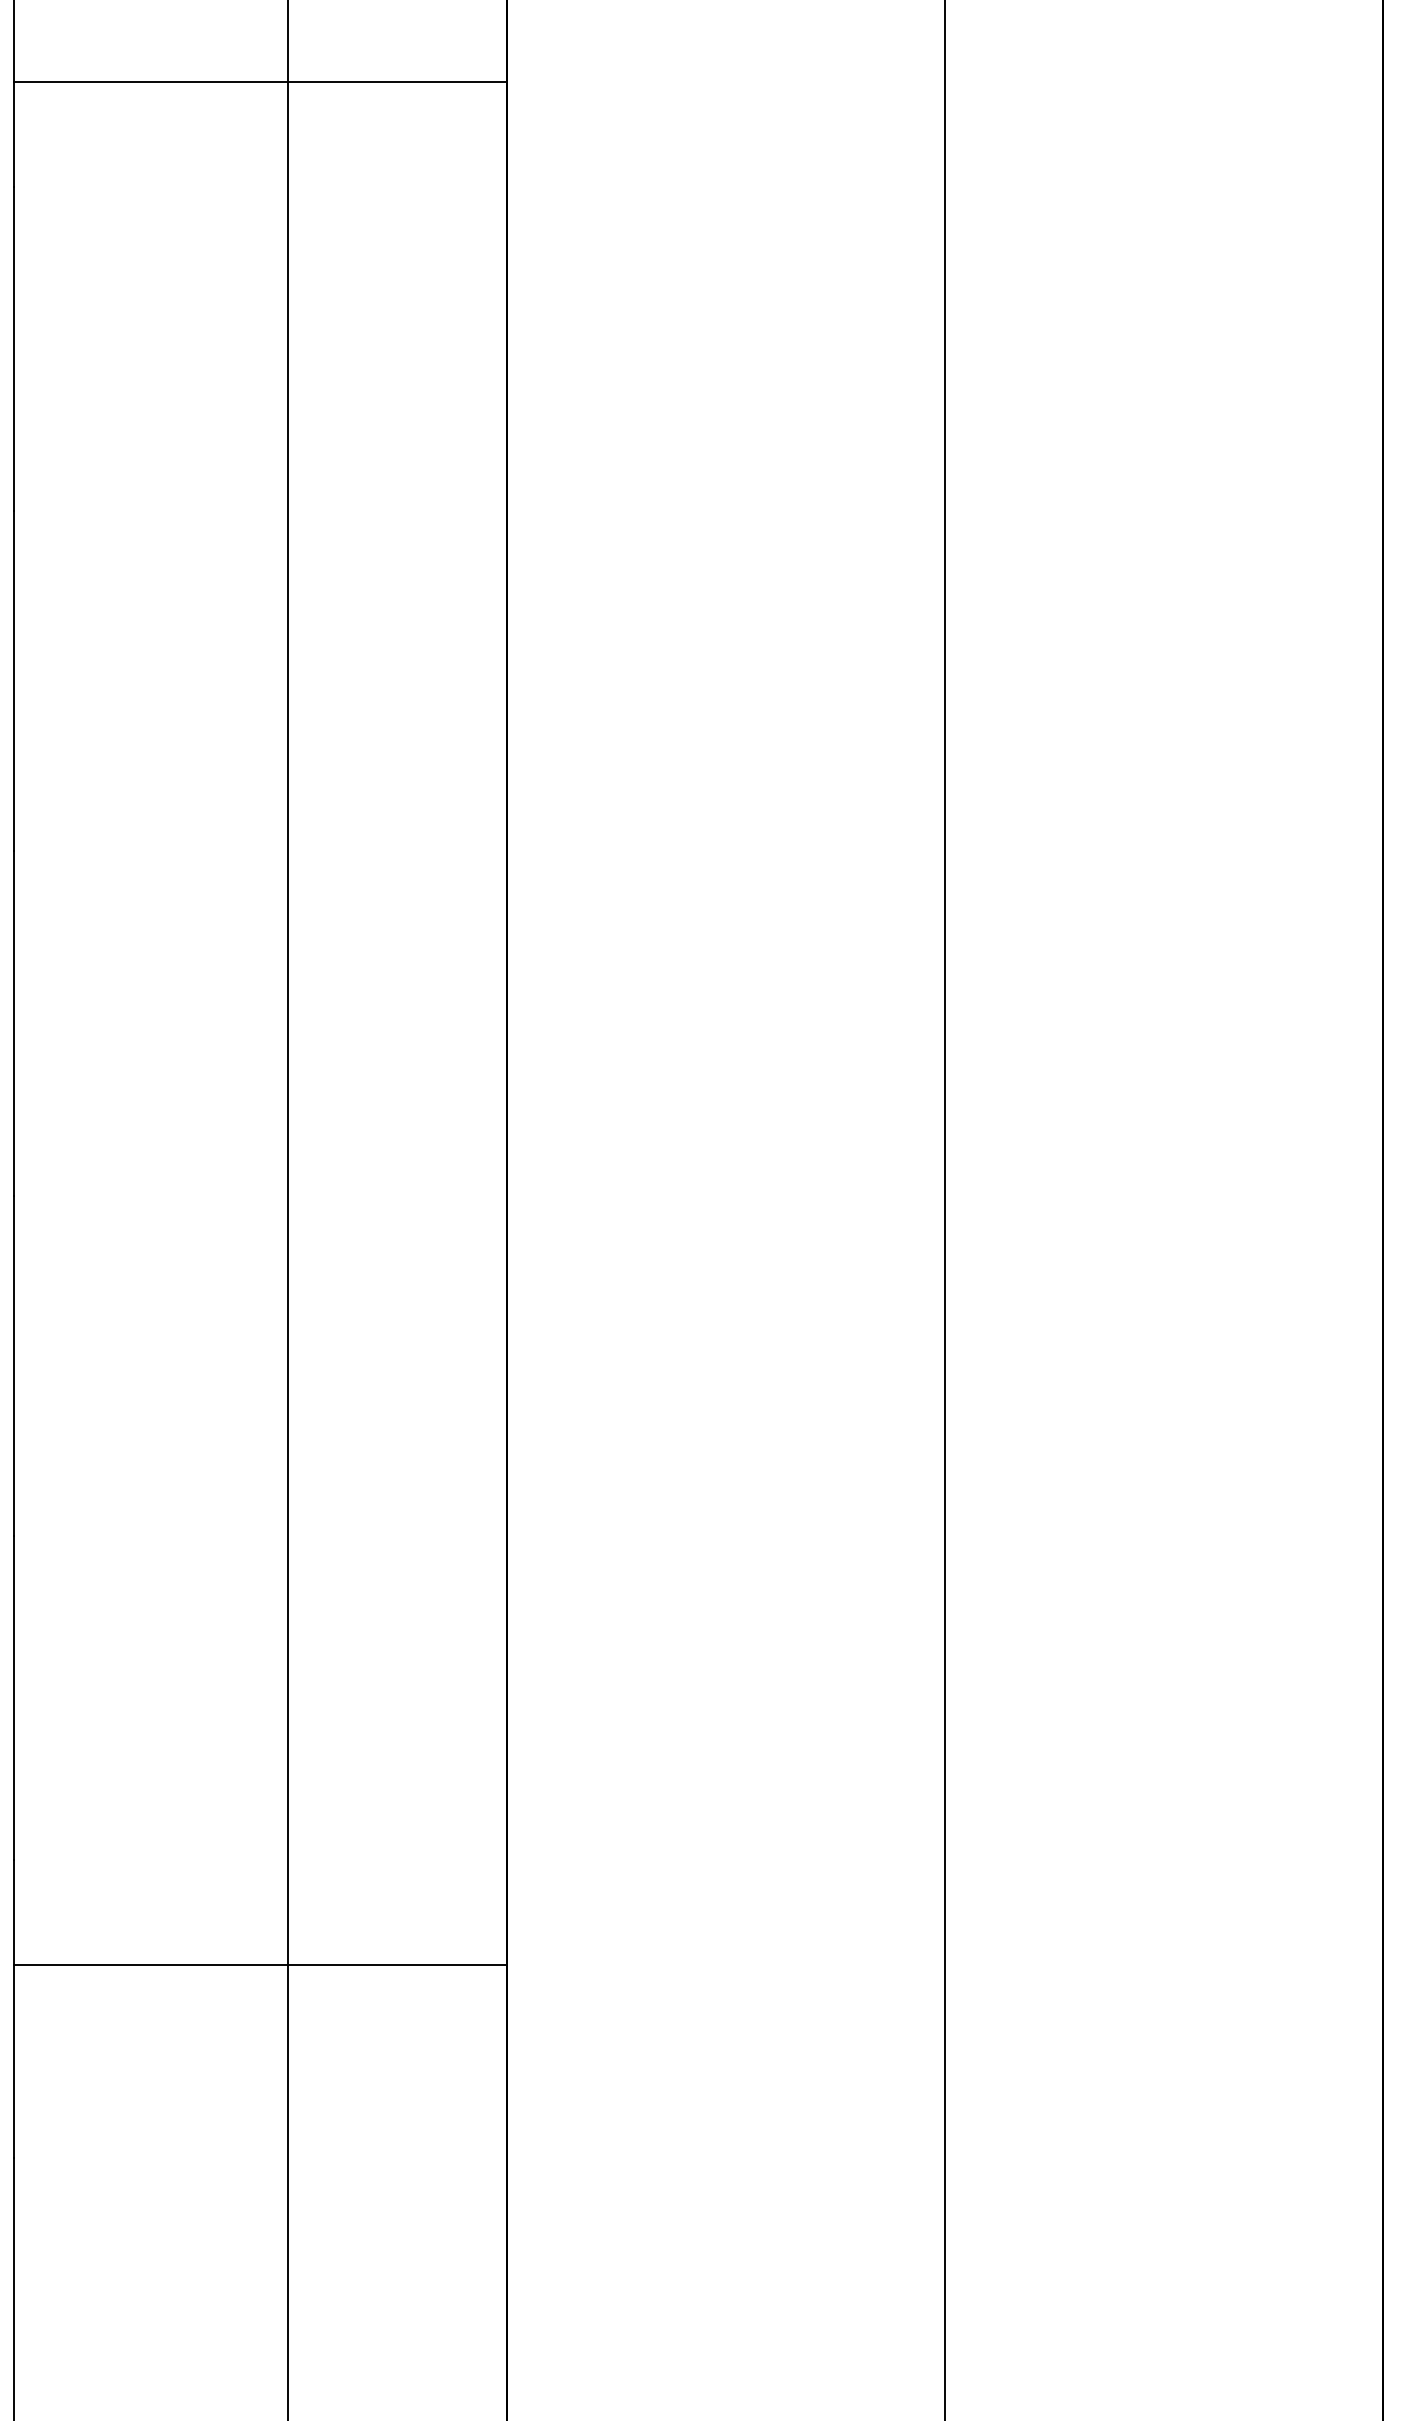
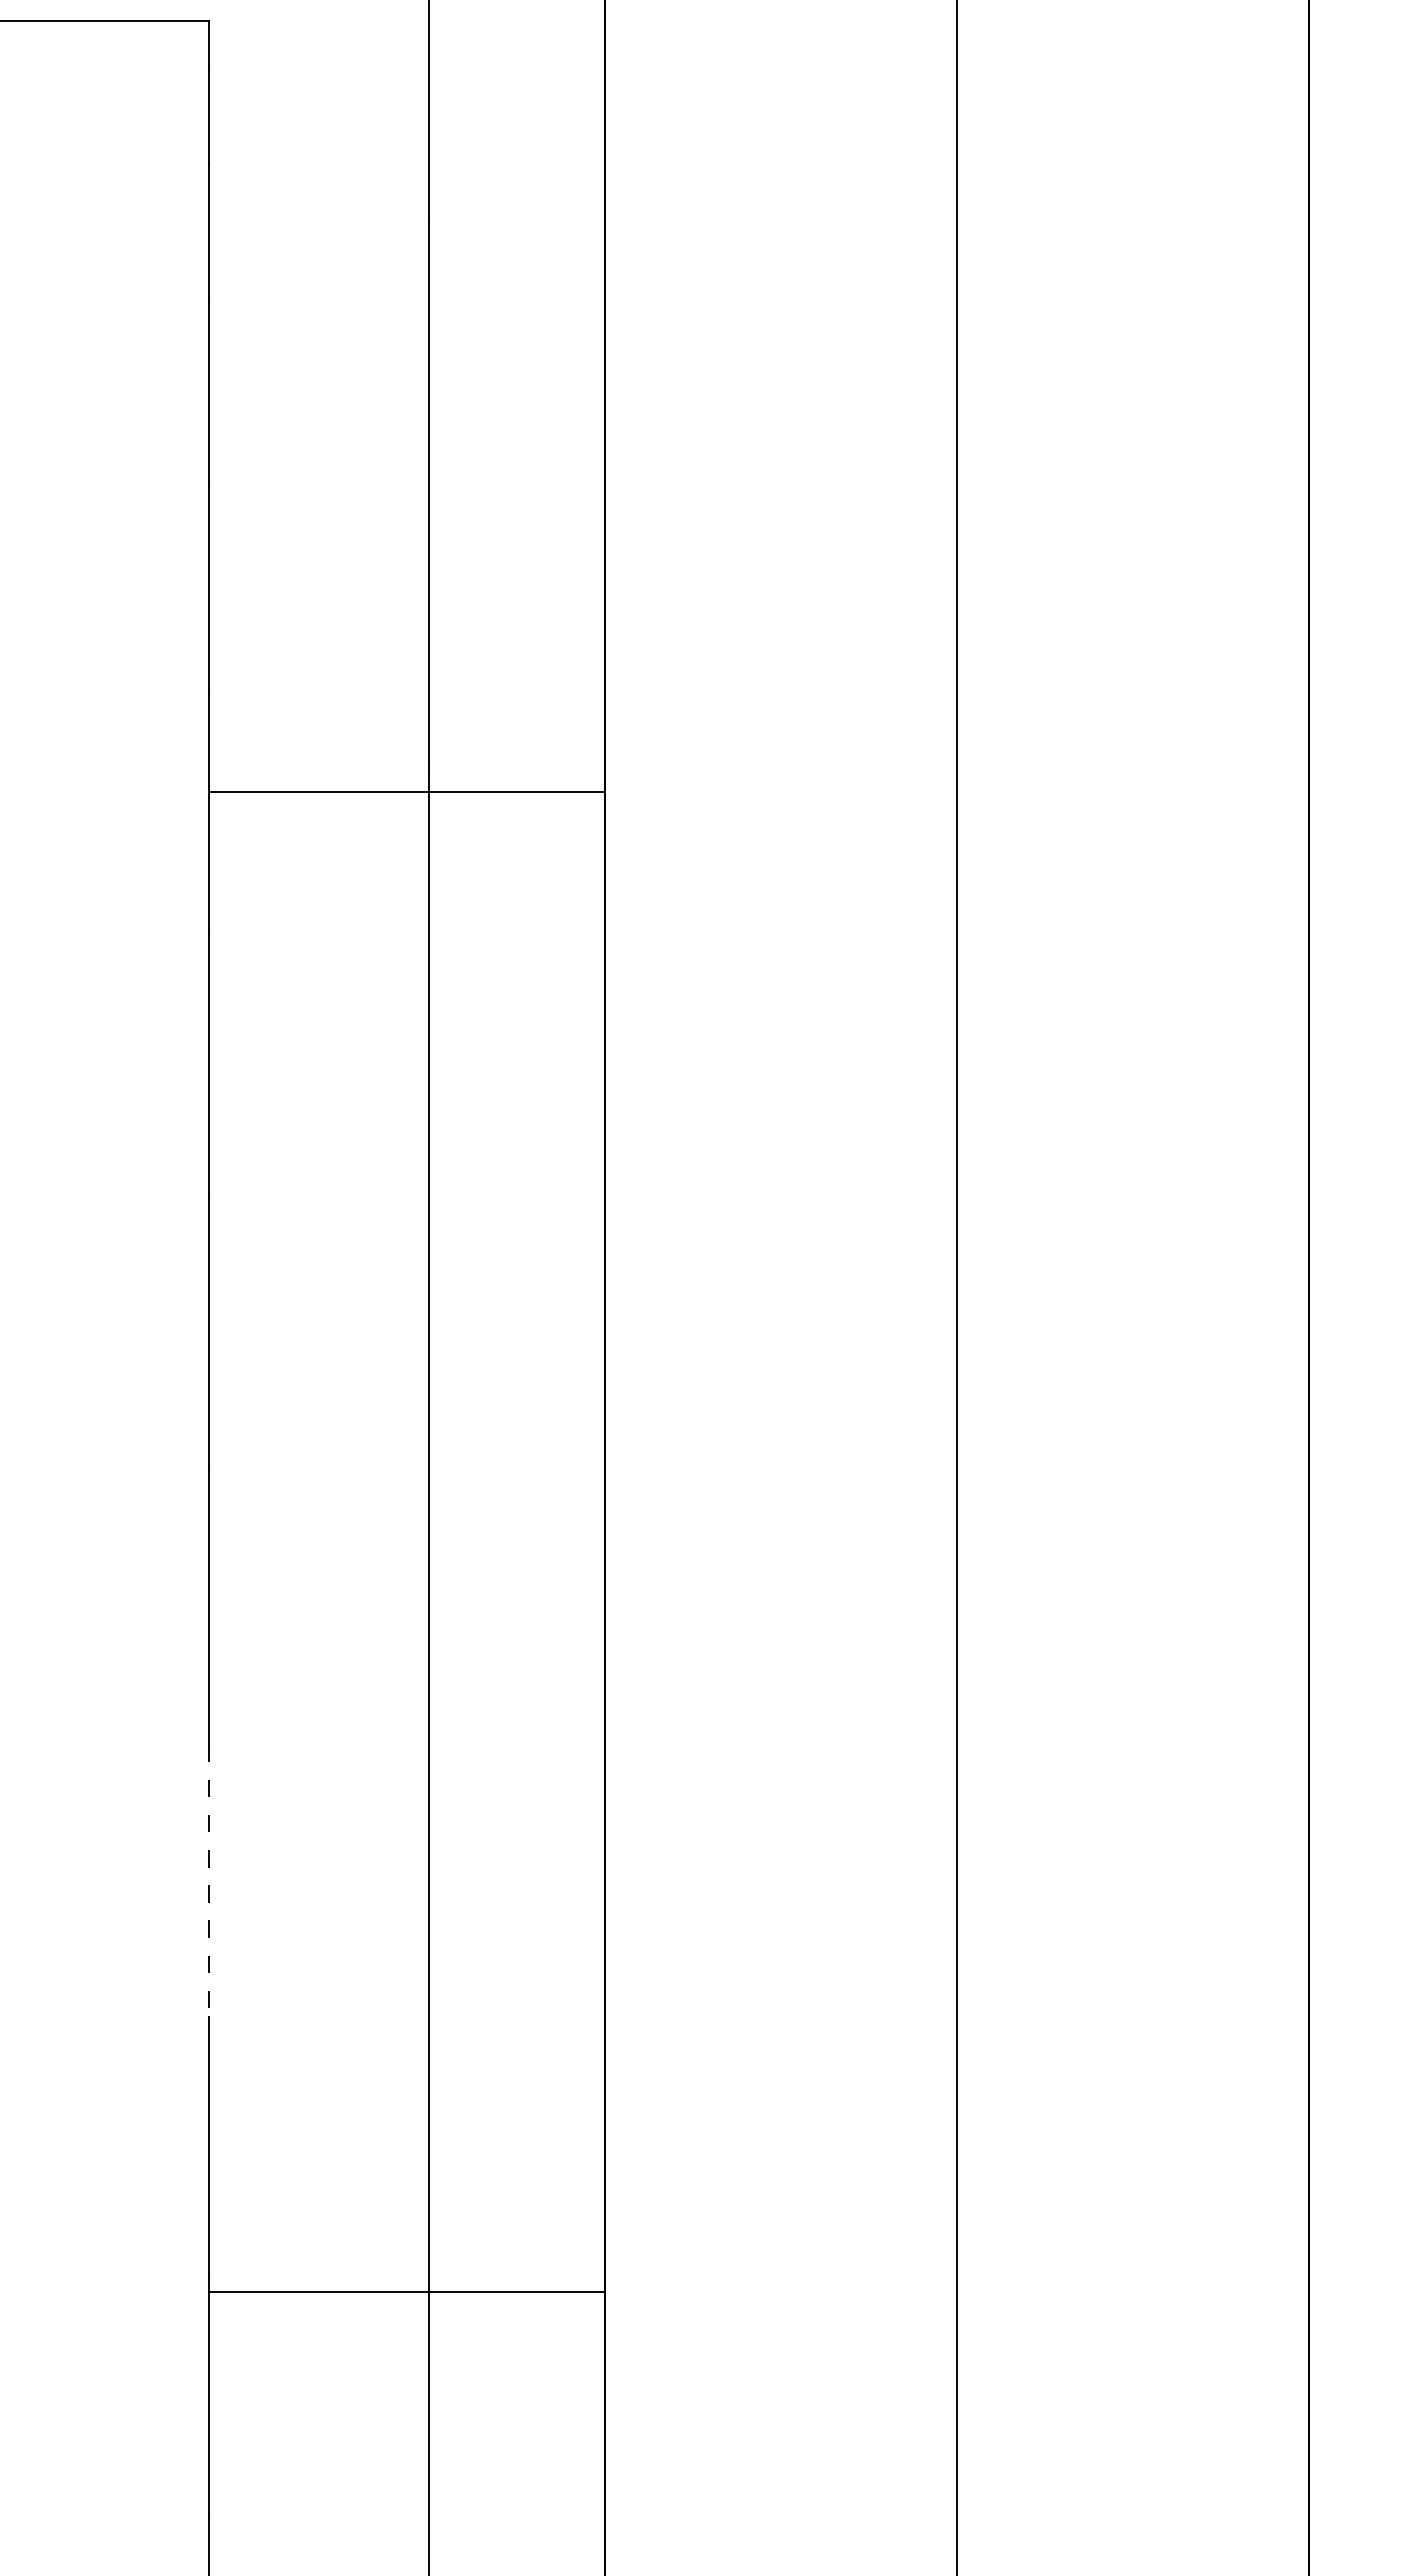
line: (259, 82) -> (406, 792), moved
line: (13, 1365) -> (208, 1880), solid -> dashed
line: (259, 1965) -> (406, 2292), moved

